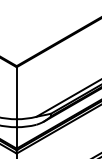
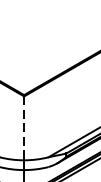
line: (16, 93) -> (23, 128), solid -> dashed

